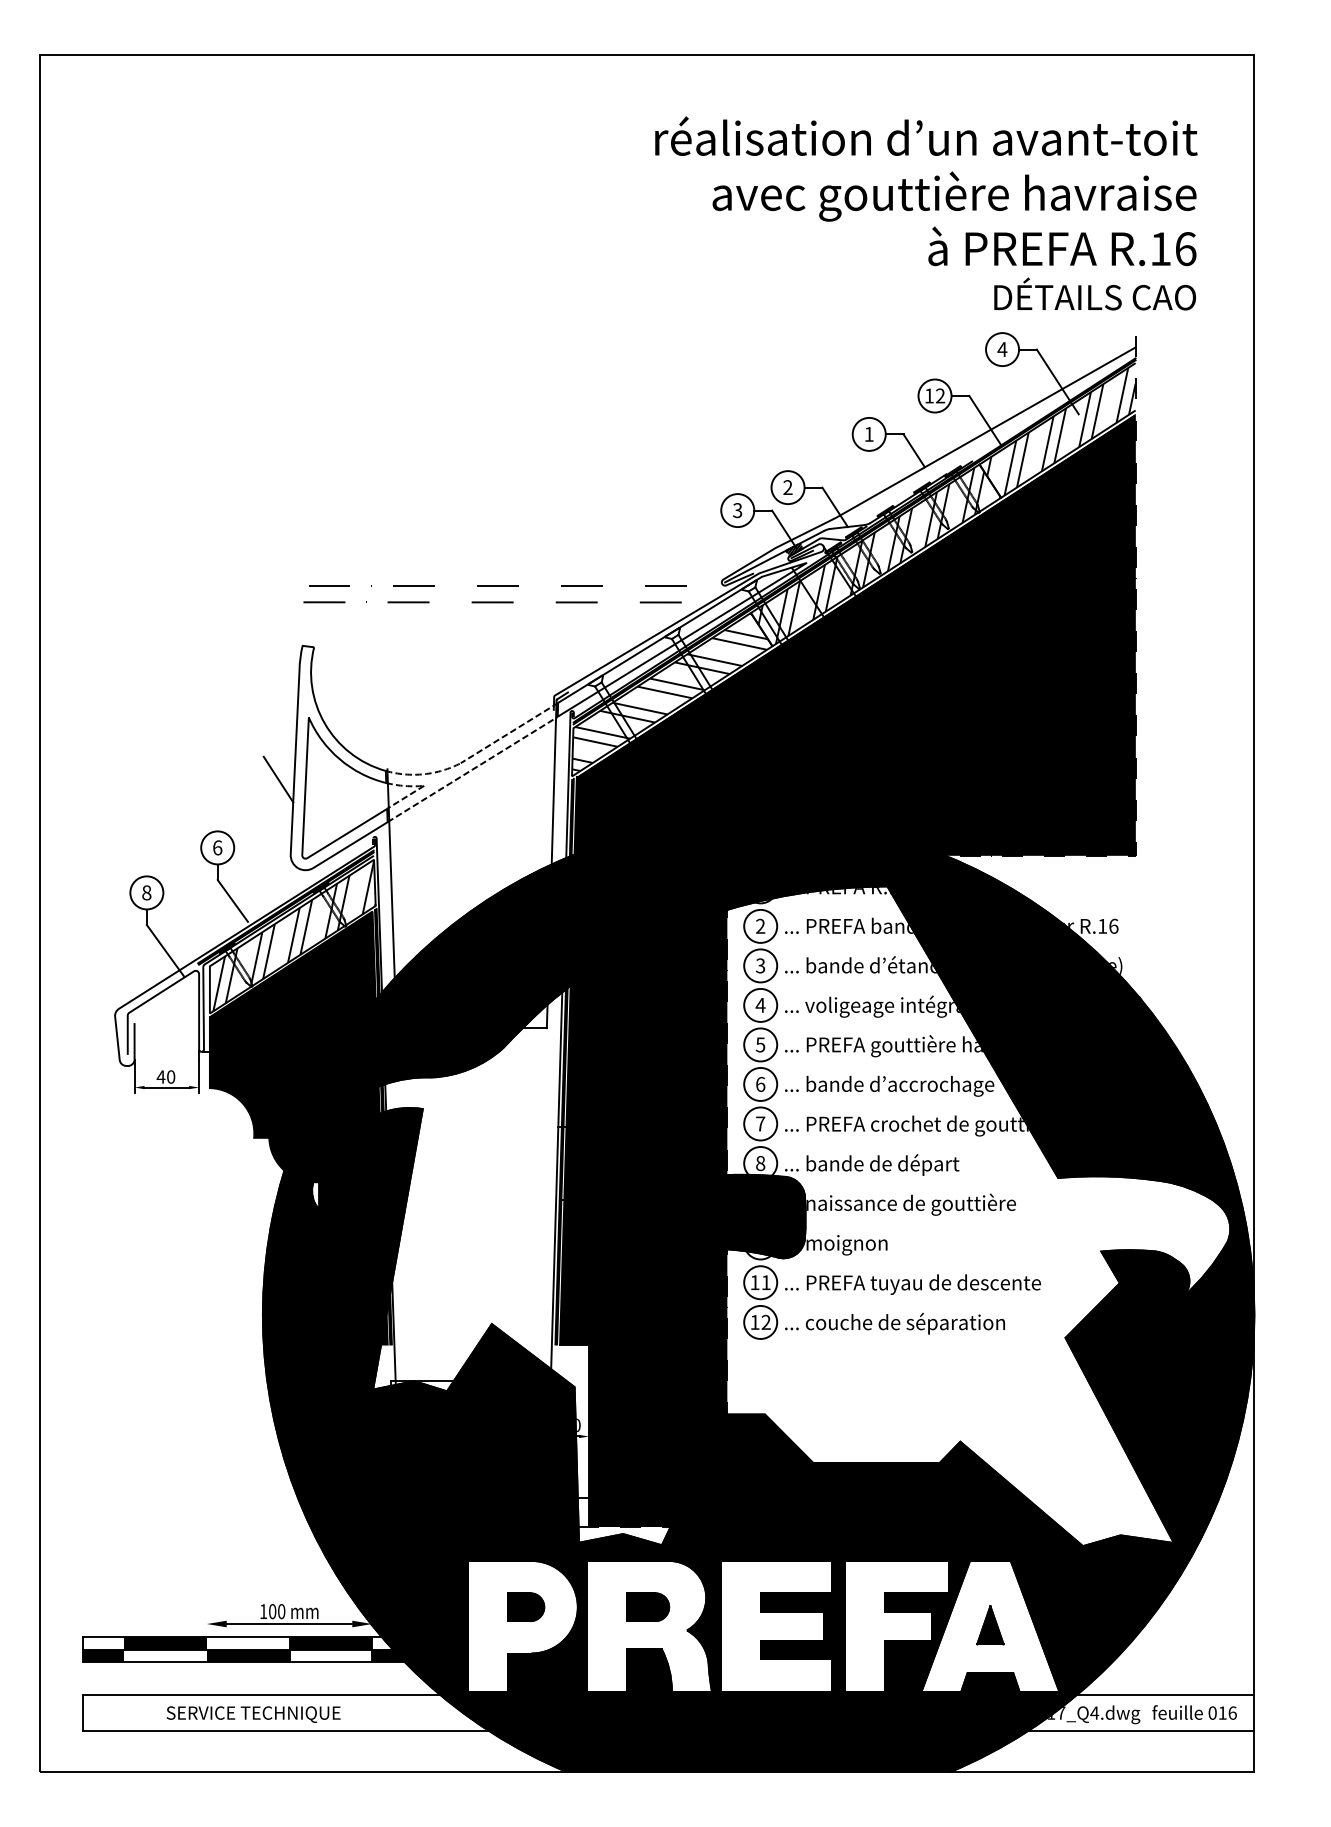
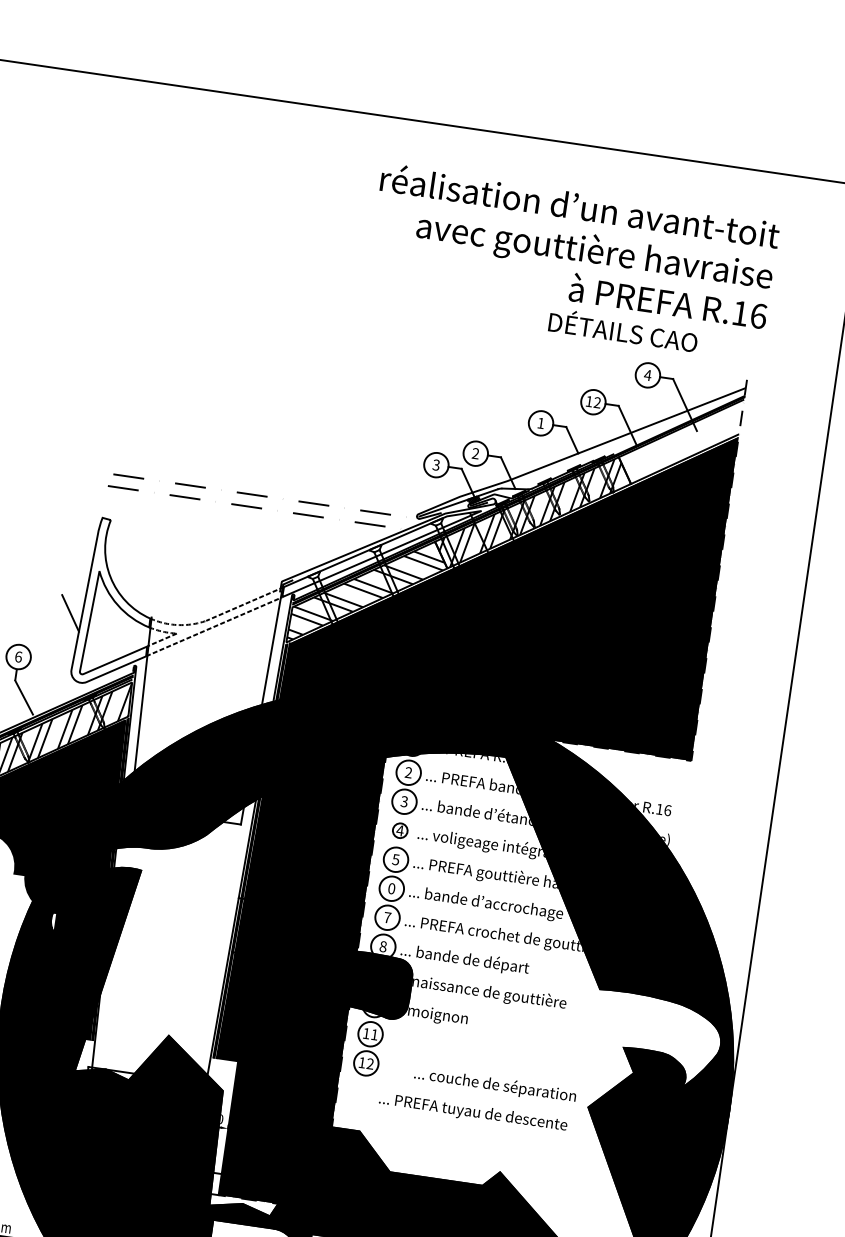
text: (926, 191) -> (574, 246), moved
text: (1094, 293) -> (623, 329), moved
hatch: (1061, 431) -> (682, 441), removed
circle: (760, 1004) -> (400, 830), size x0.6
text: (760, 1083) -> (391, 888), 6 -> 0
text: (912, 1284) -> (472, 1112), moved
text: (894, 1323) -> (494, 1085), moved

